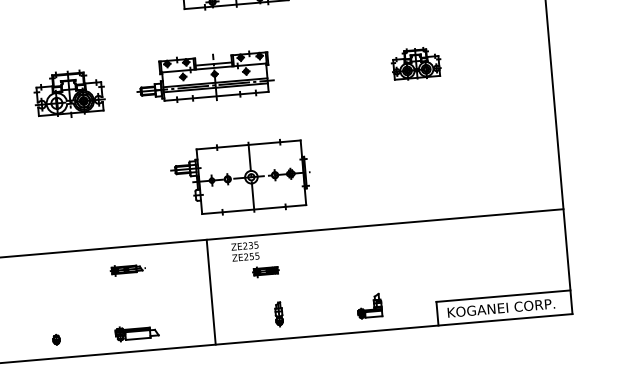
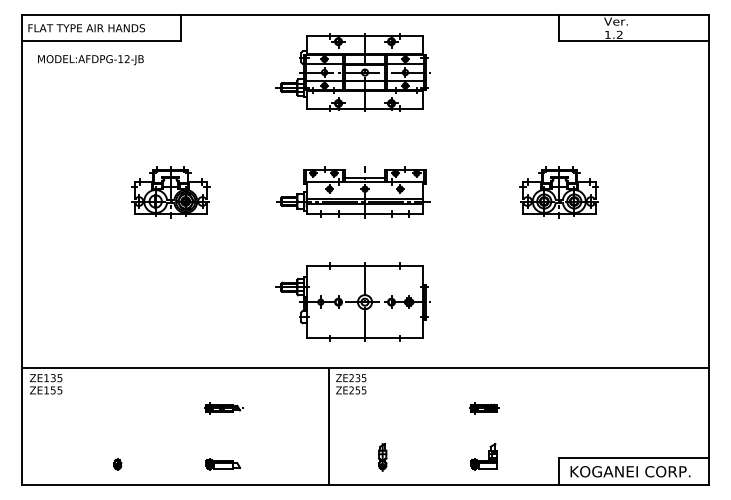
part: (415, 64) -> (558, 192), size x1.43
part: (204, 78) -> (353, 192), moved
part: (127, 269) -> (223, 408), moved
part: (266, 271) -> (484, 408), moved
line: (211, 291) -> (329, 425), moved
part: (136, 333) -> (222, 464), size x0.71
part: (56, 339) -> (117, 464), moved

